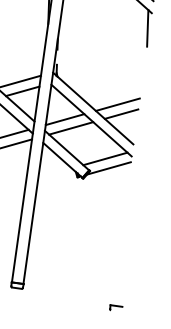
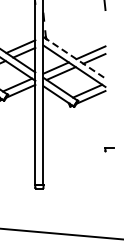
line: (93, 109) -> (74, 58), solid -> dashed
part: (116, 307) -> (109, 149), moved

